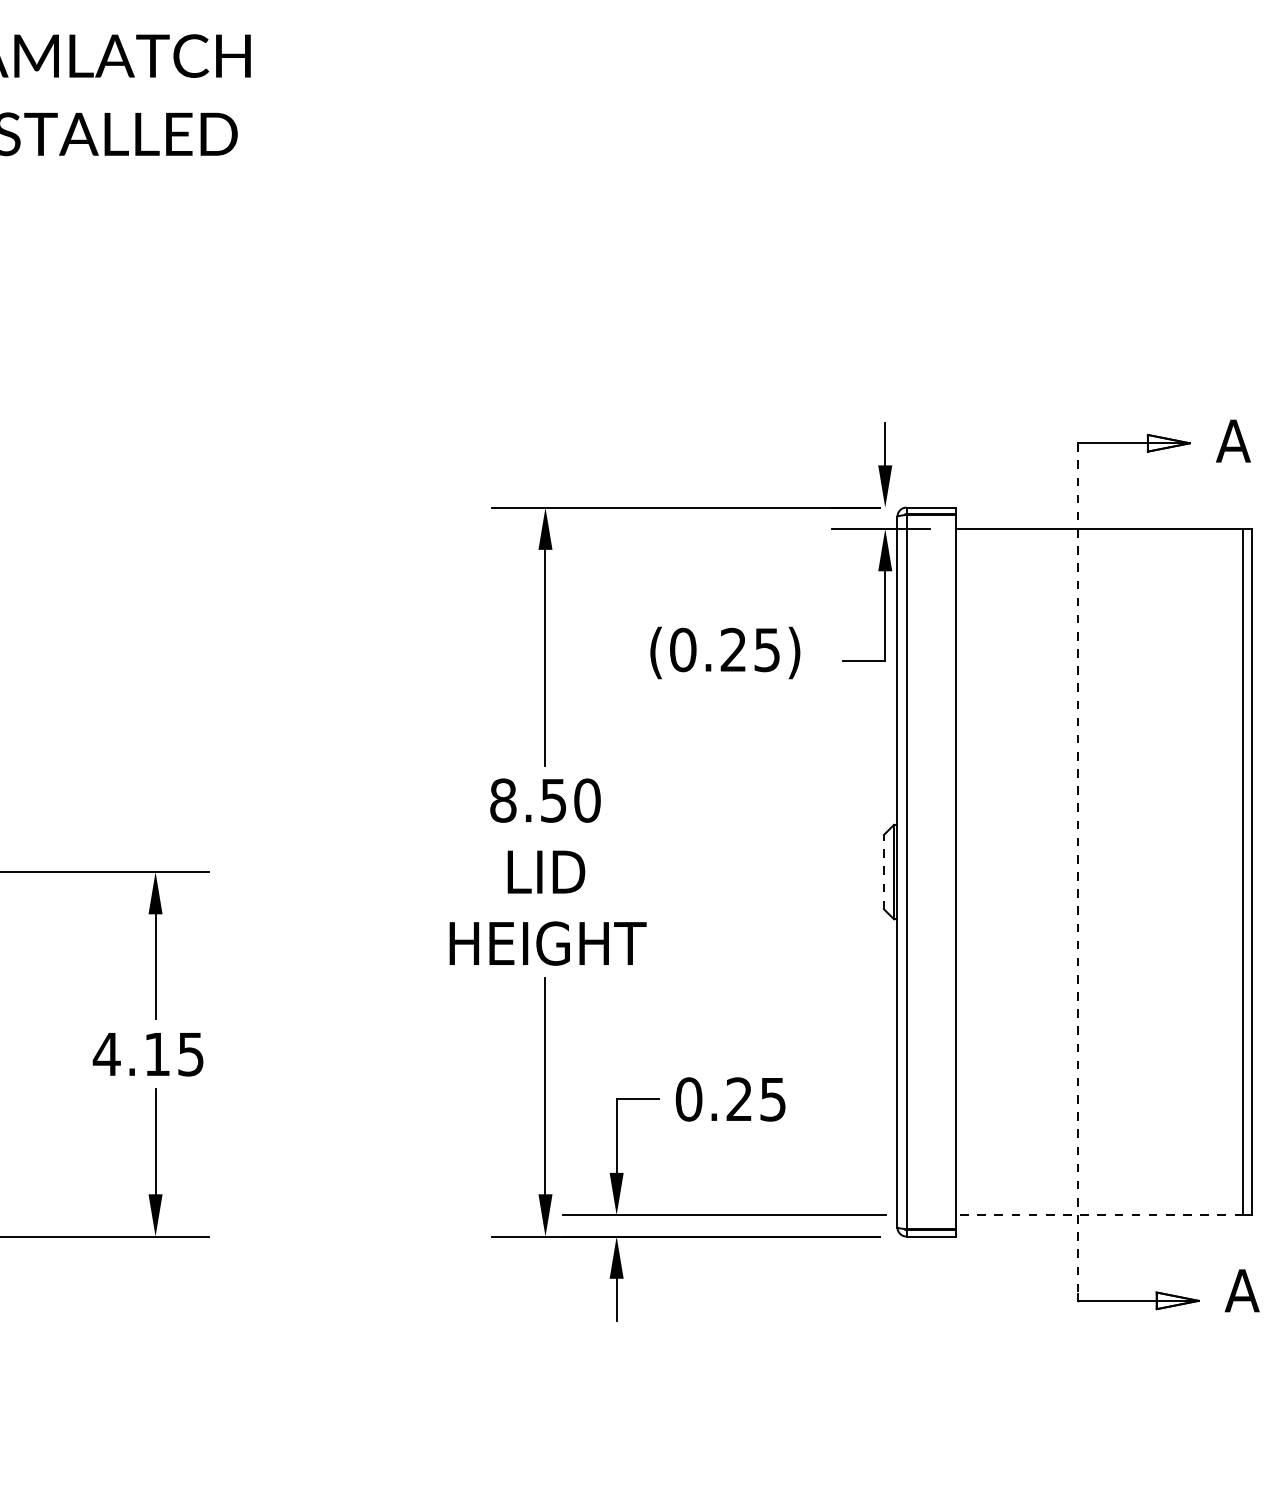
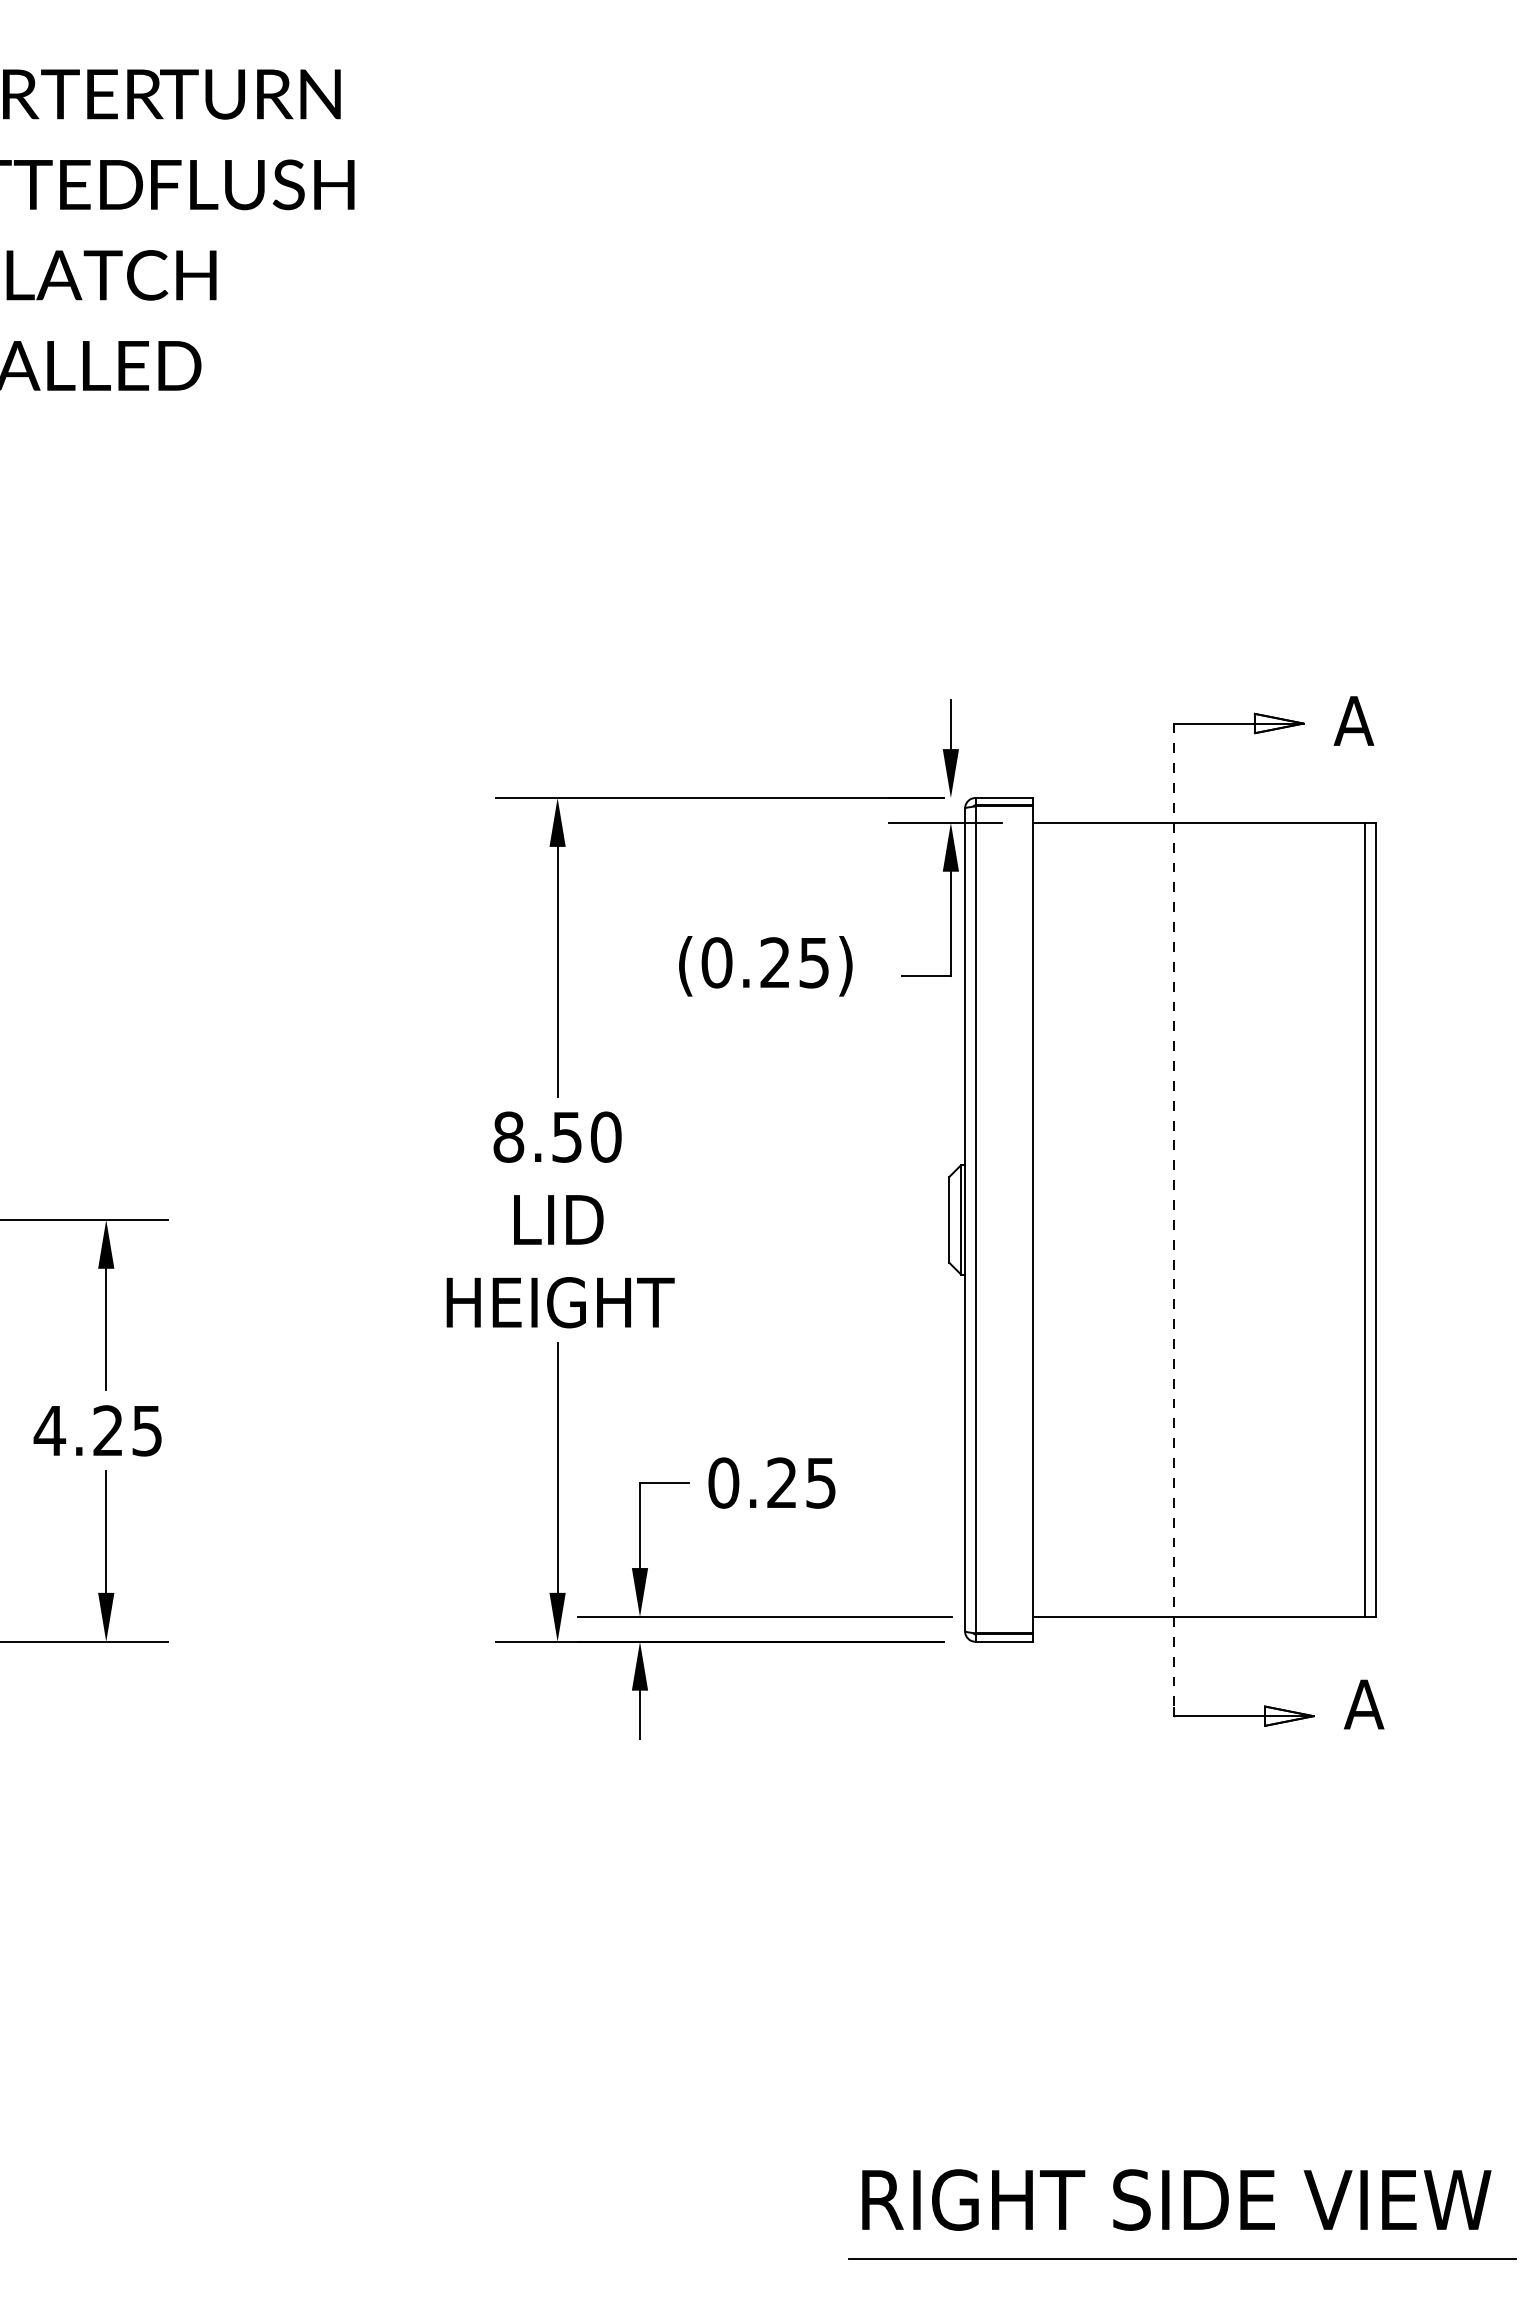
line: (884, 871) -> (949, 1219), dashed -> solid
text: (156, 1054) -> (107, 1430), 4.15 -> 4.25
line: (1100, 1214) -> (1199, 1616), dashed -> solid

